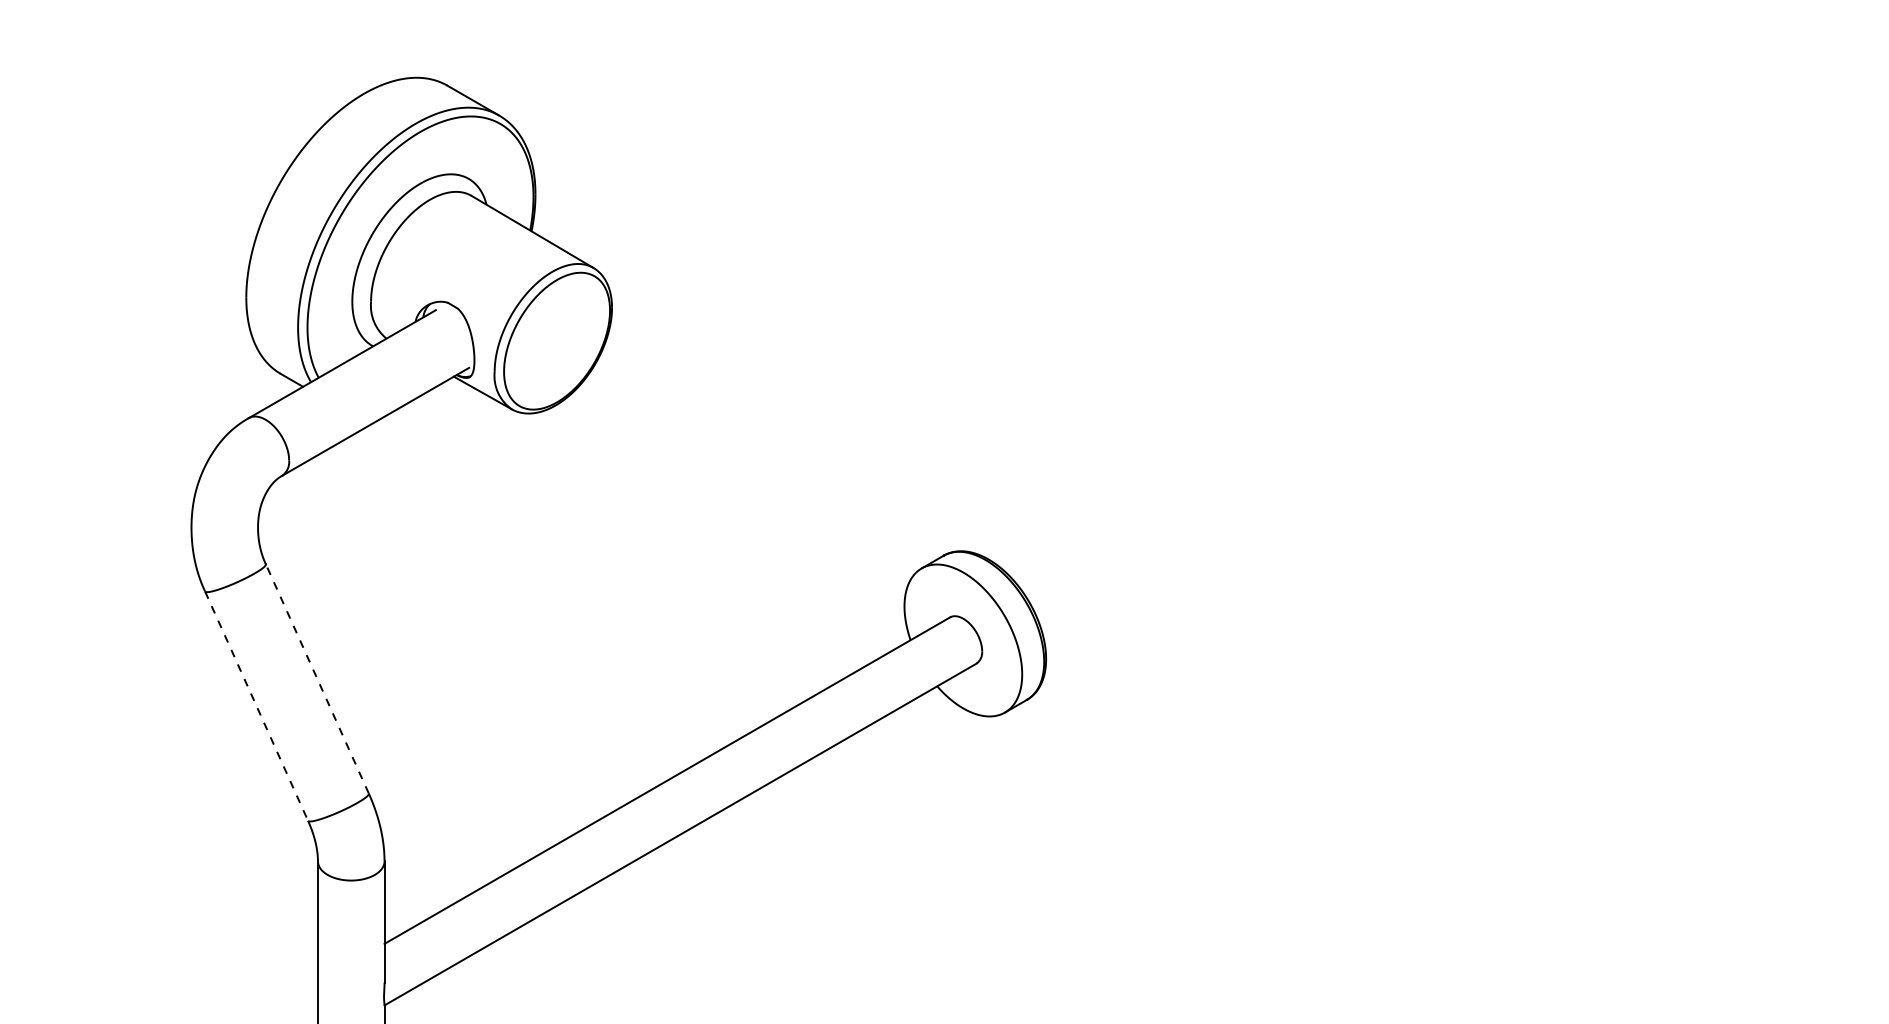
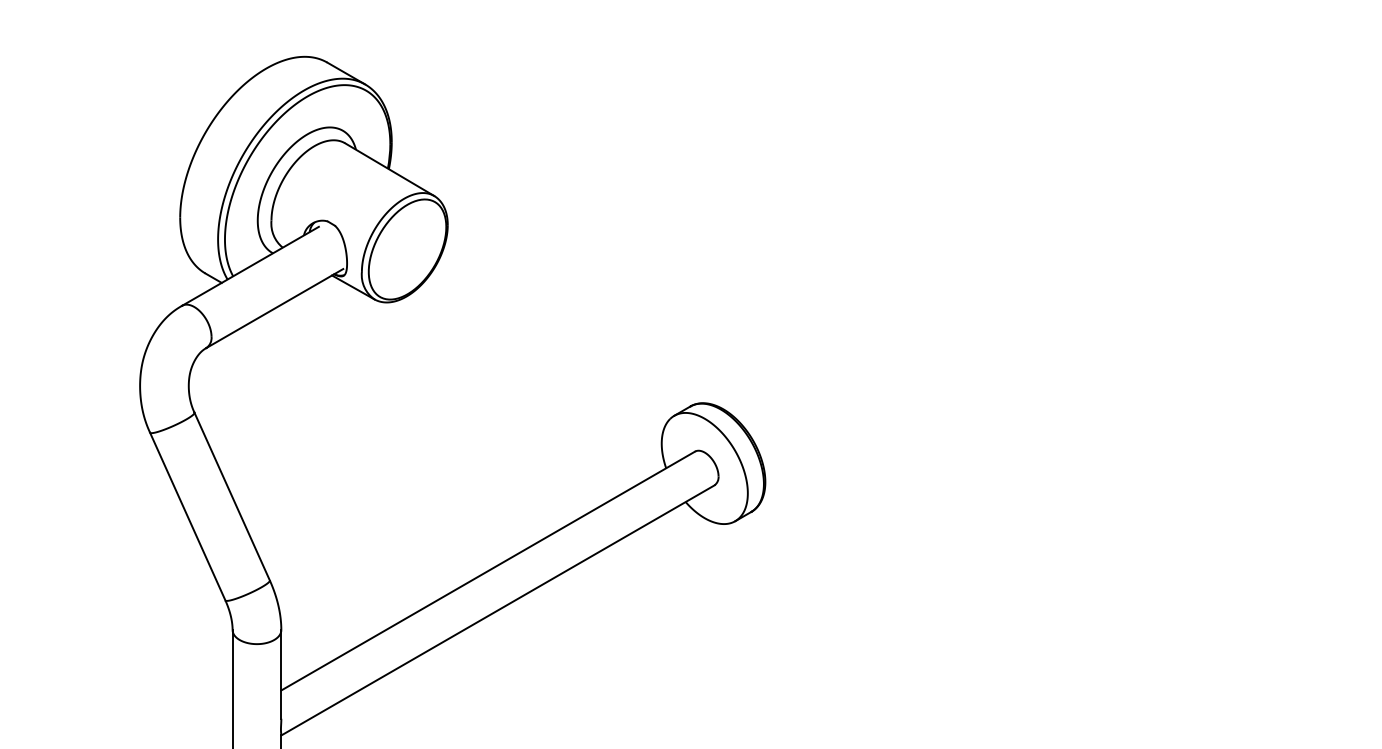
line: (317, 678) -> (232, 496), dashed -> solid
line: (256, 706) -> (187, 516), dashed -> solid

